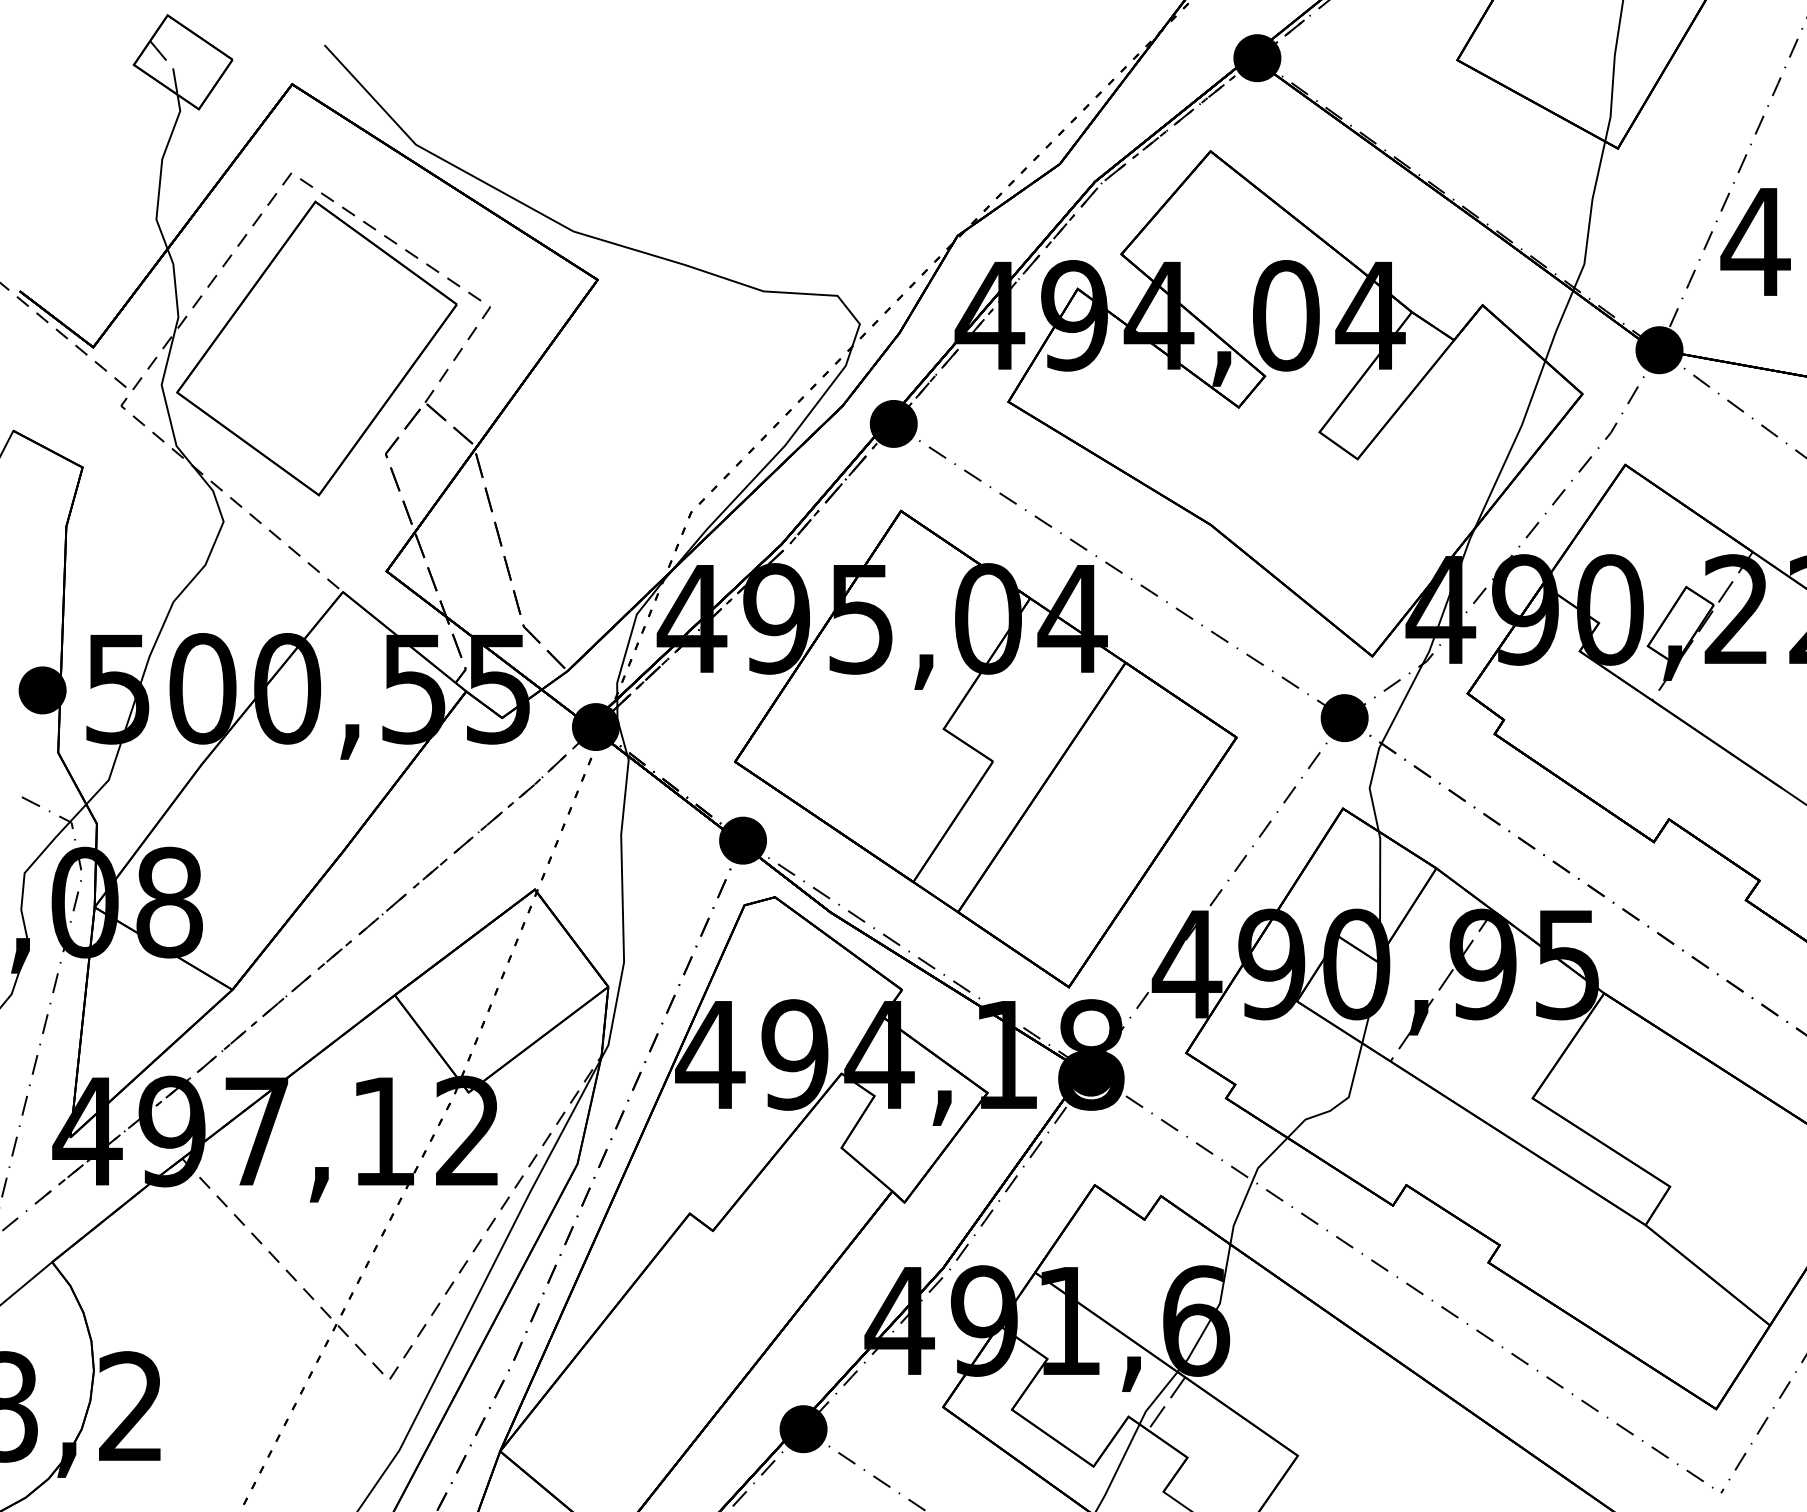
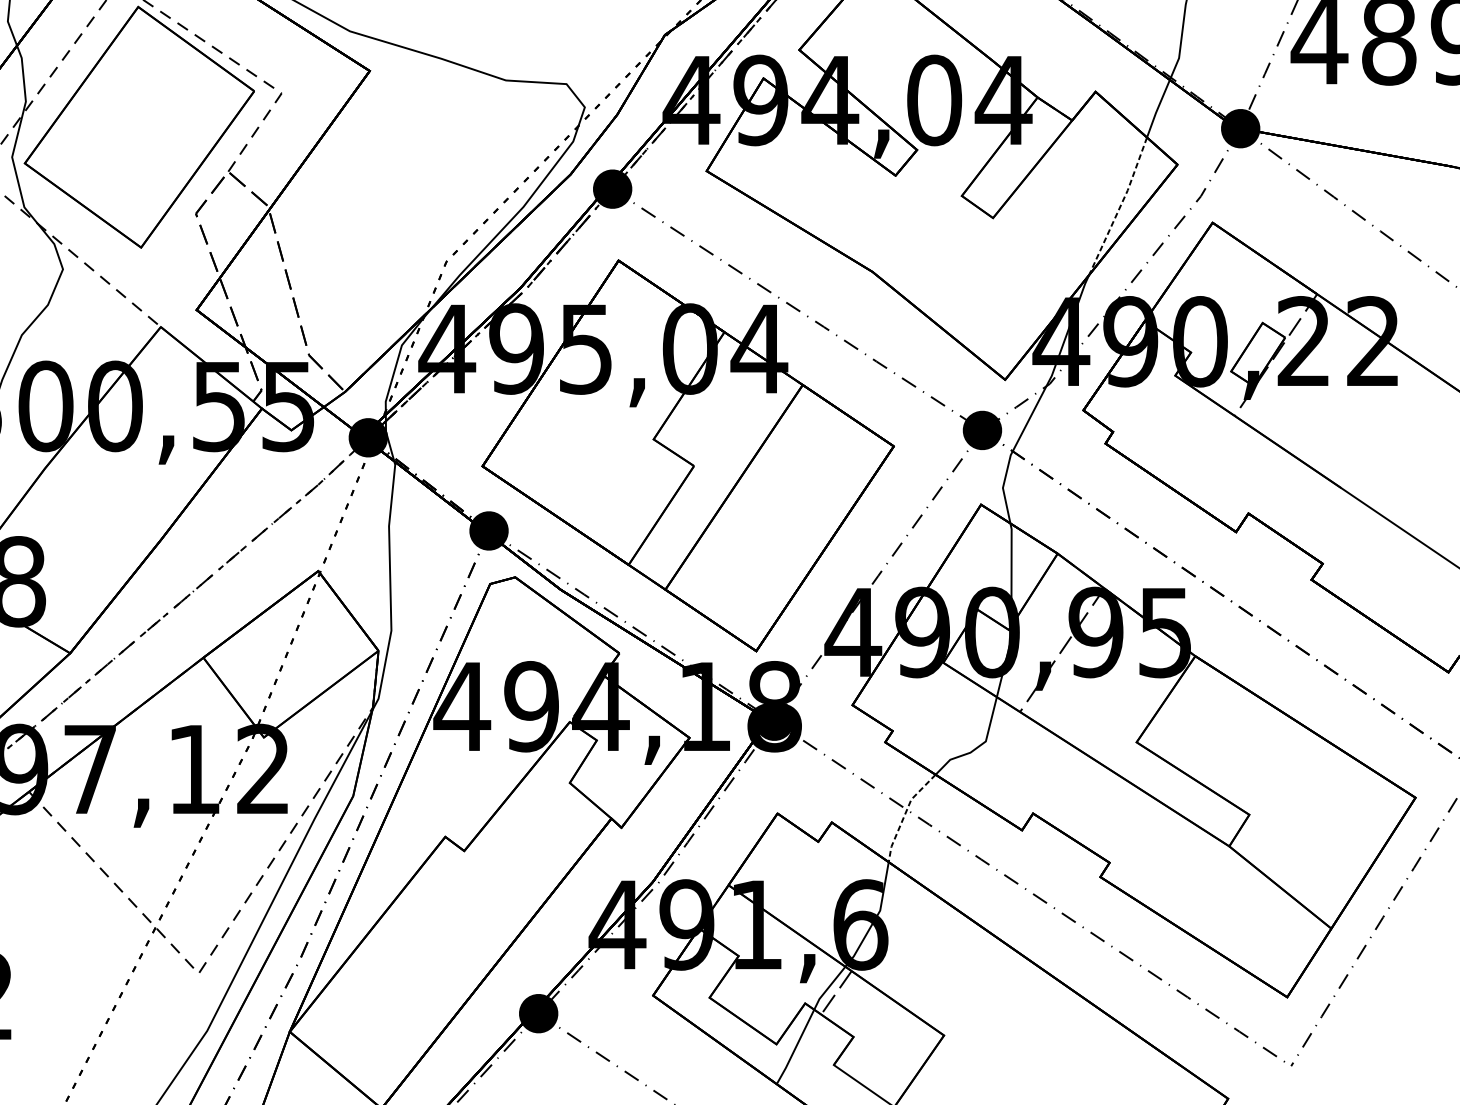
line: (1512, 445) -> (1120, 206), solid -> dashed
line: (1250, 1186) -> (905, 814), solid -> dashed

